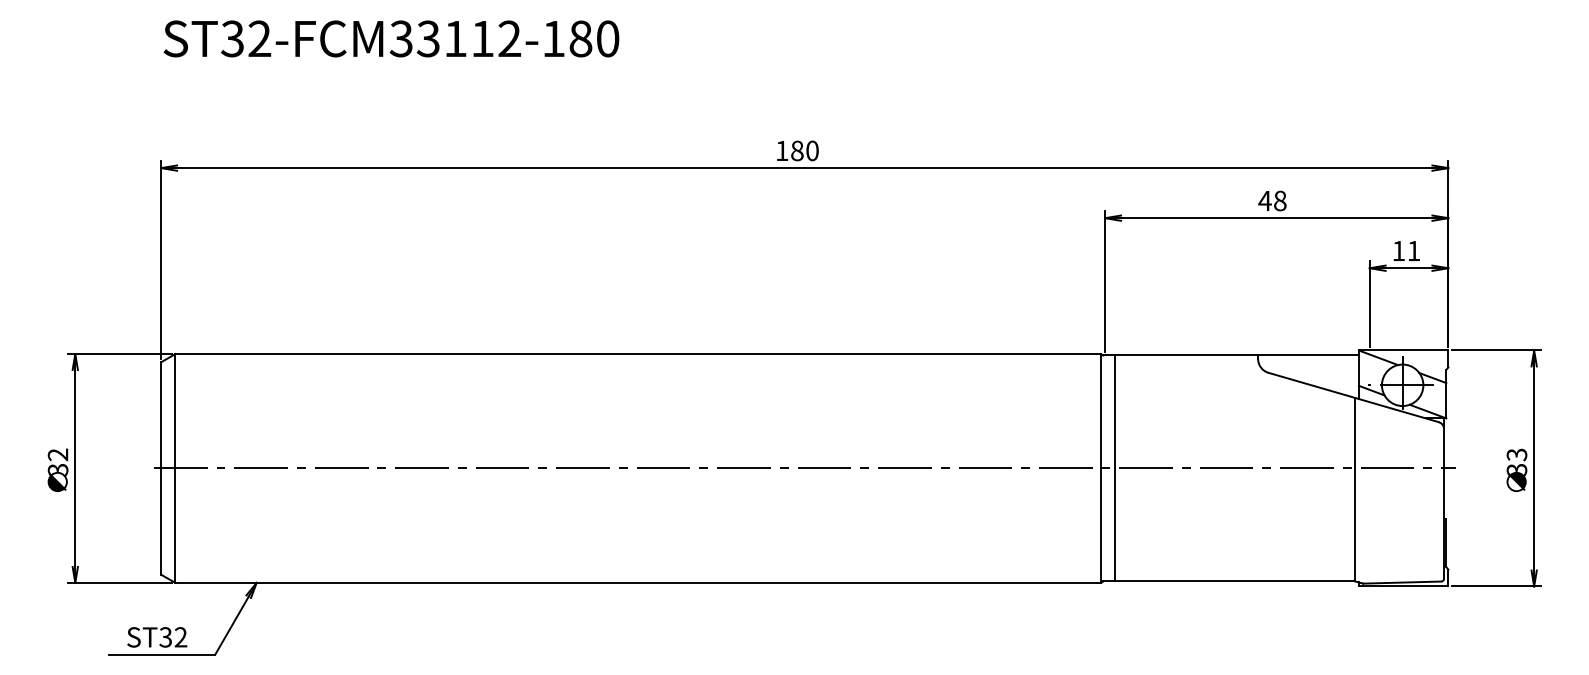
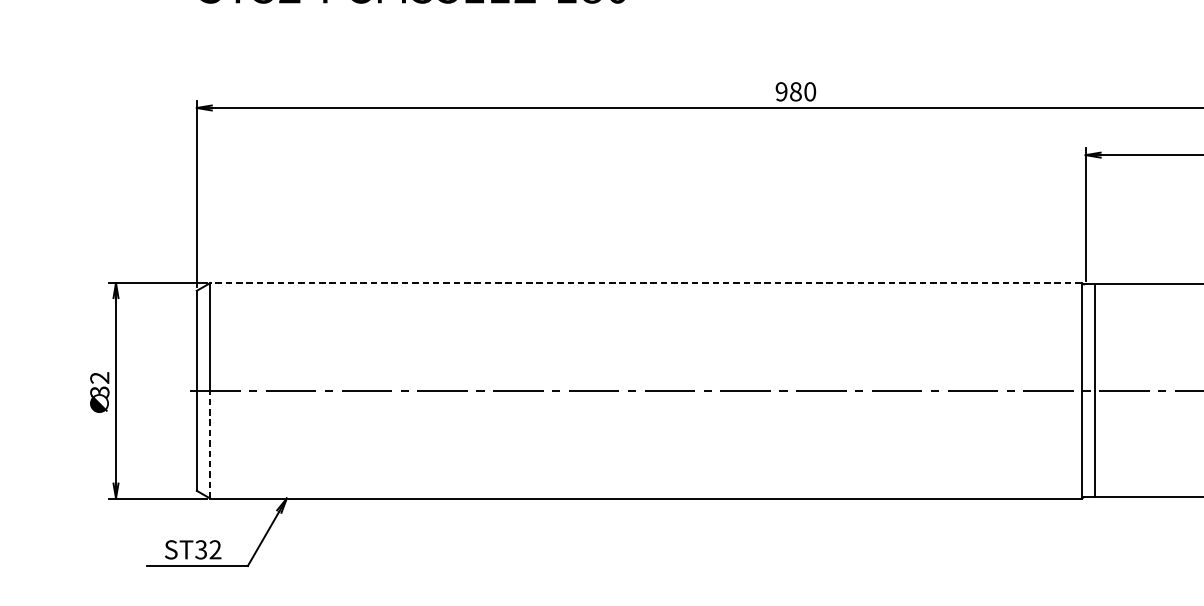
text: (782, 150) -> (781, 91), 180 -> 980
line: (638, 354) -> (646, 283), solid -> dashed
line: (175, 525) -> (210, 444), solid -> dashed

